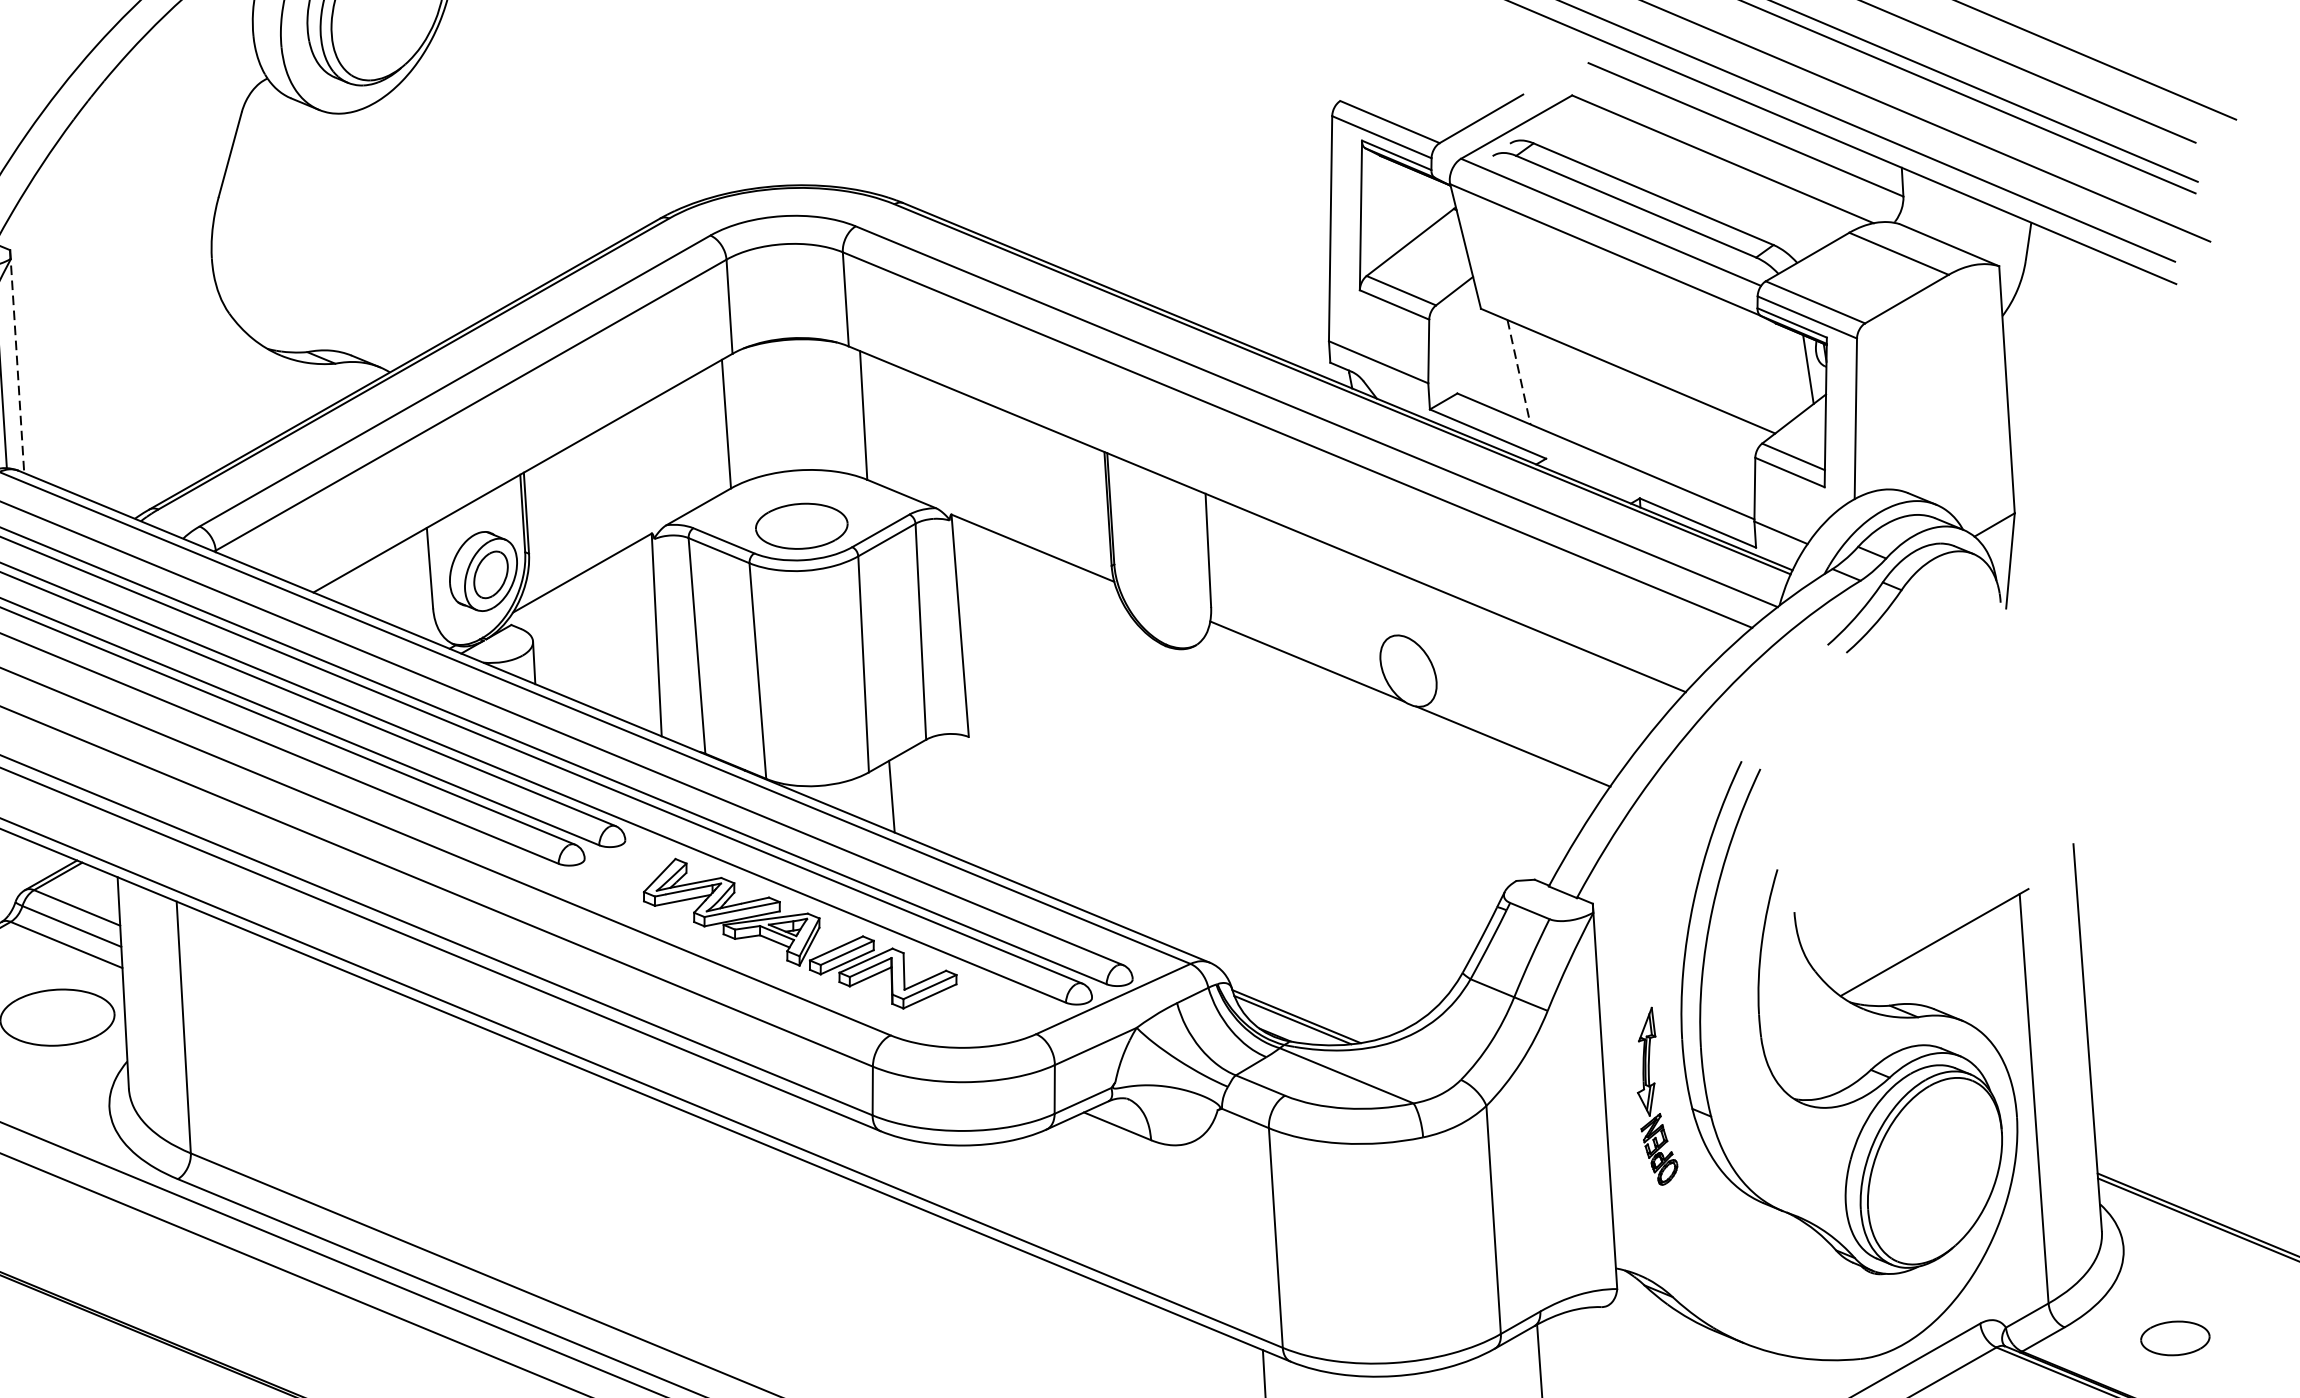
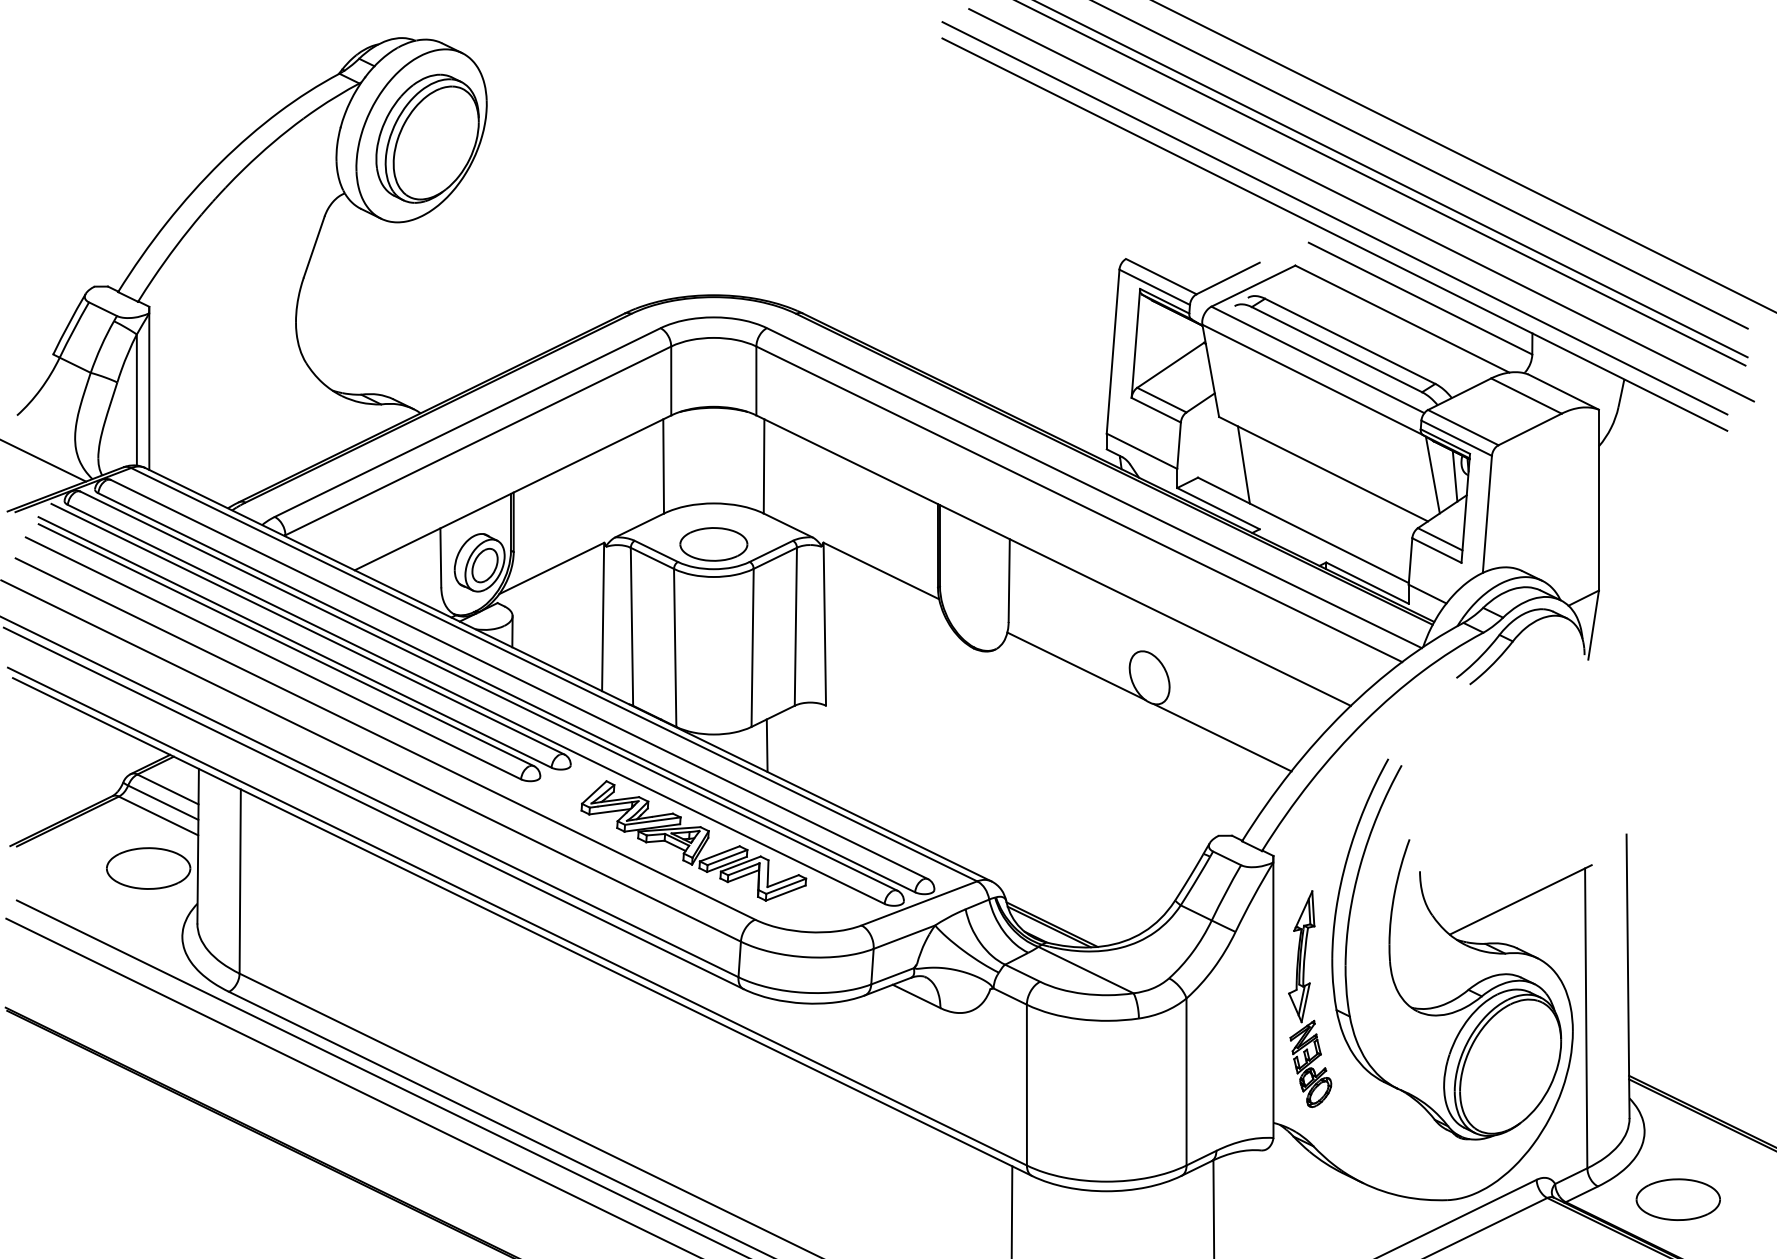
line: (17, 361) -> (149, 388), dashed -> solid
line: (1777, 369) -> (1432, 474), added
line: (1519, 372) -> (1244, 465), dashed -> solid
part: (1655, 1096) -> (1310, 999), size x1.67
part: (2174, 1338) -> (1677, 1199), size x1.67

